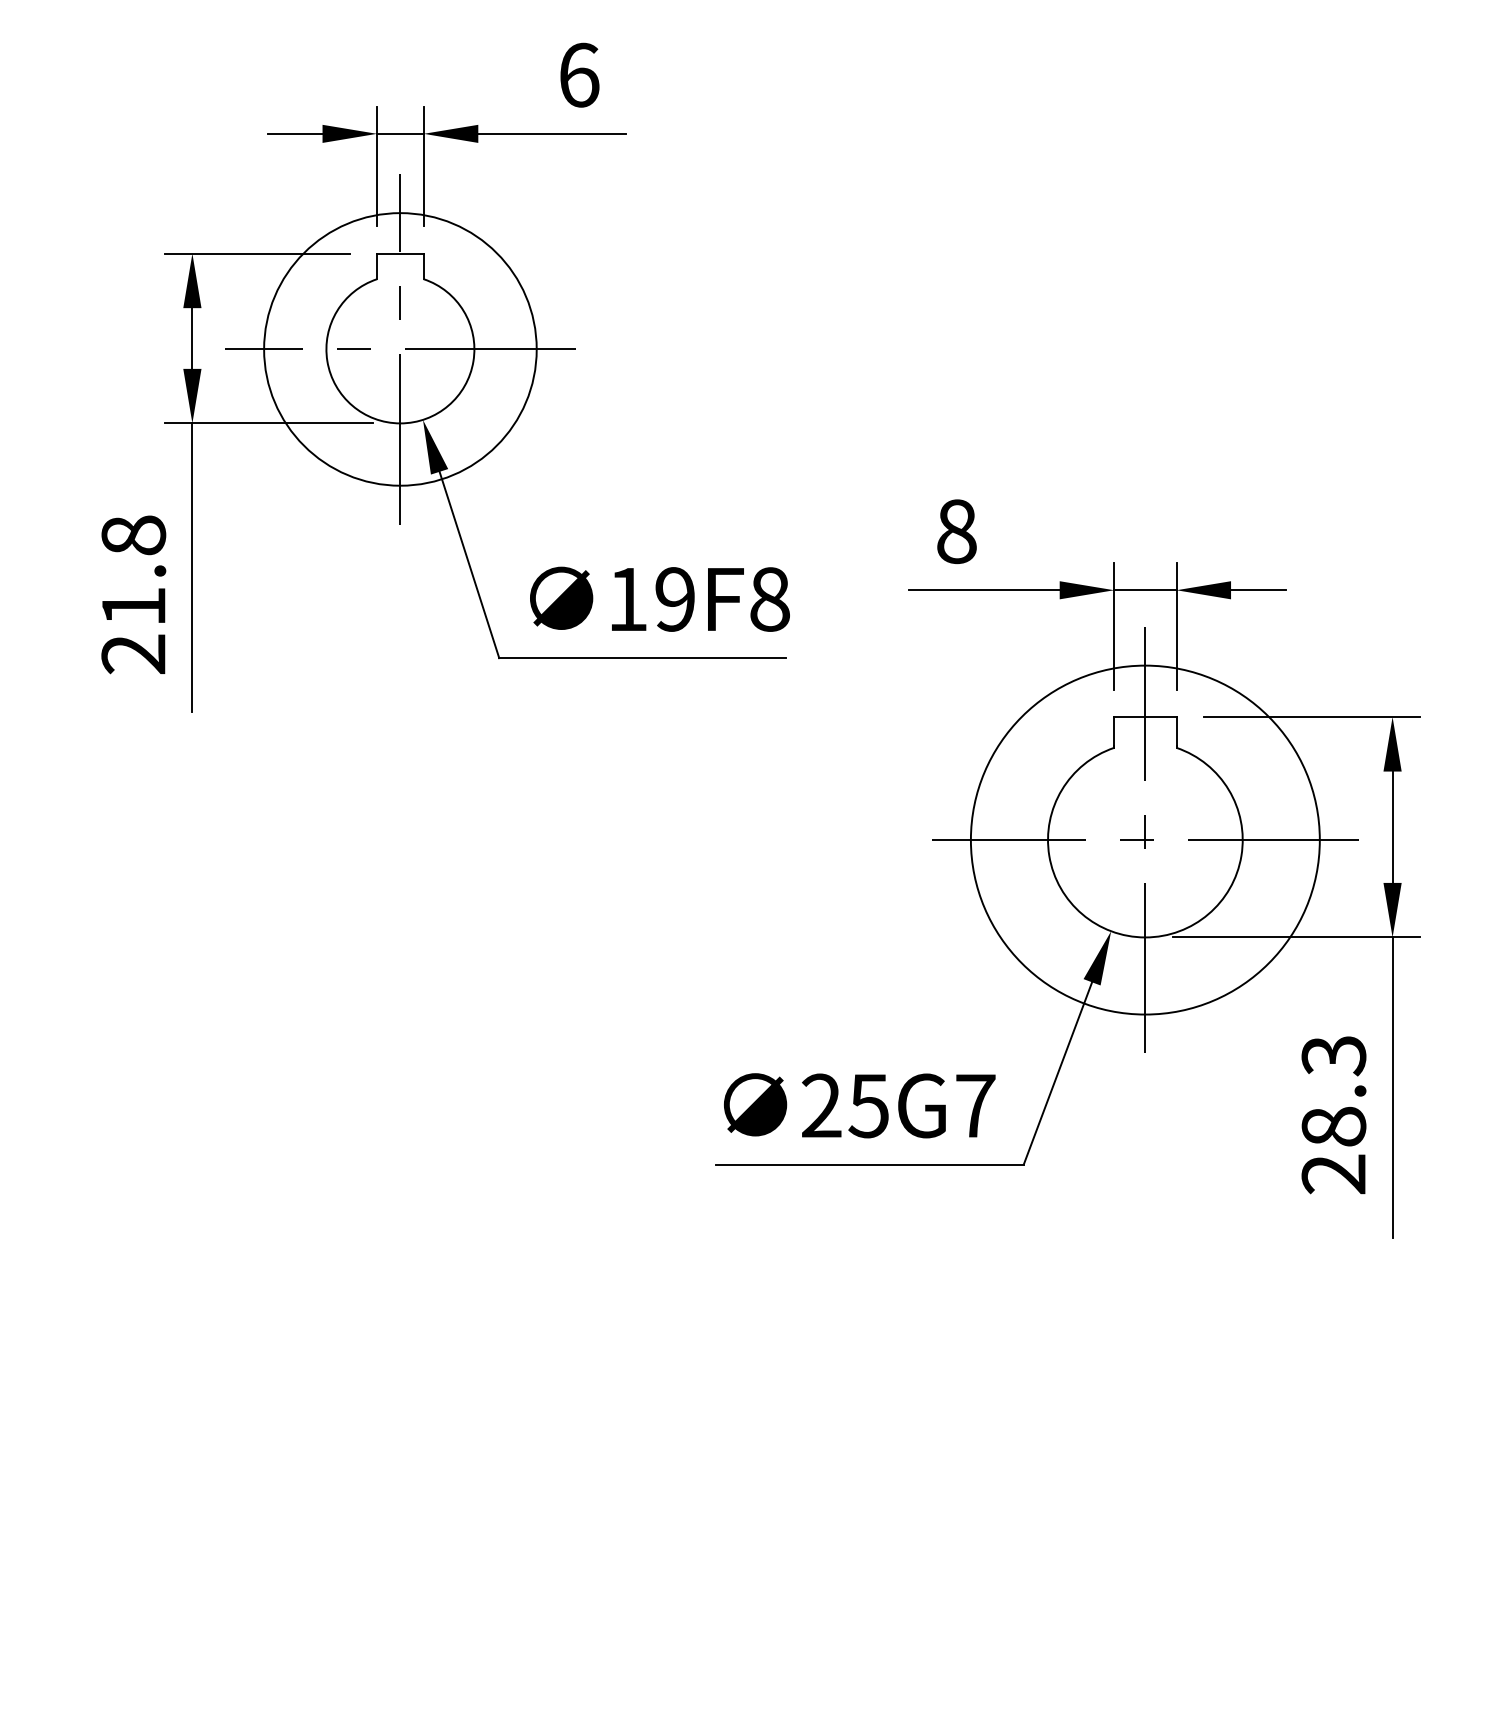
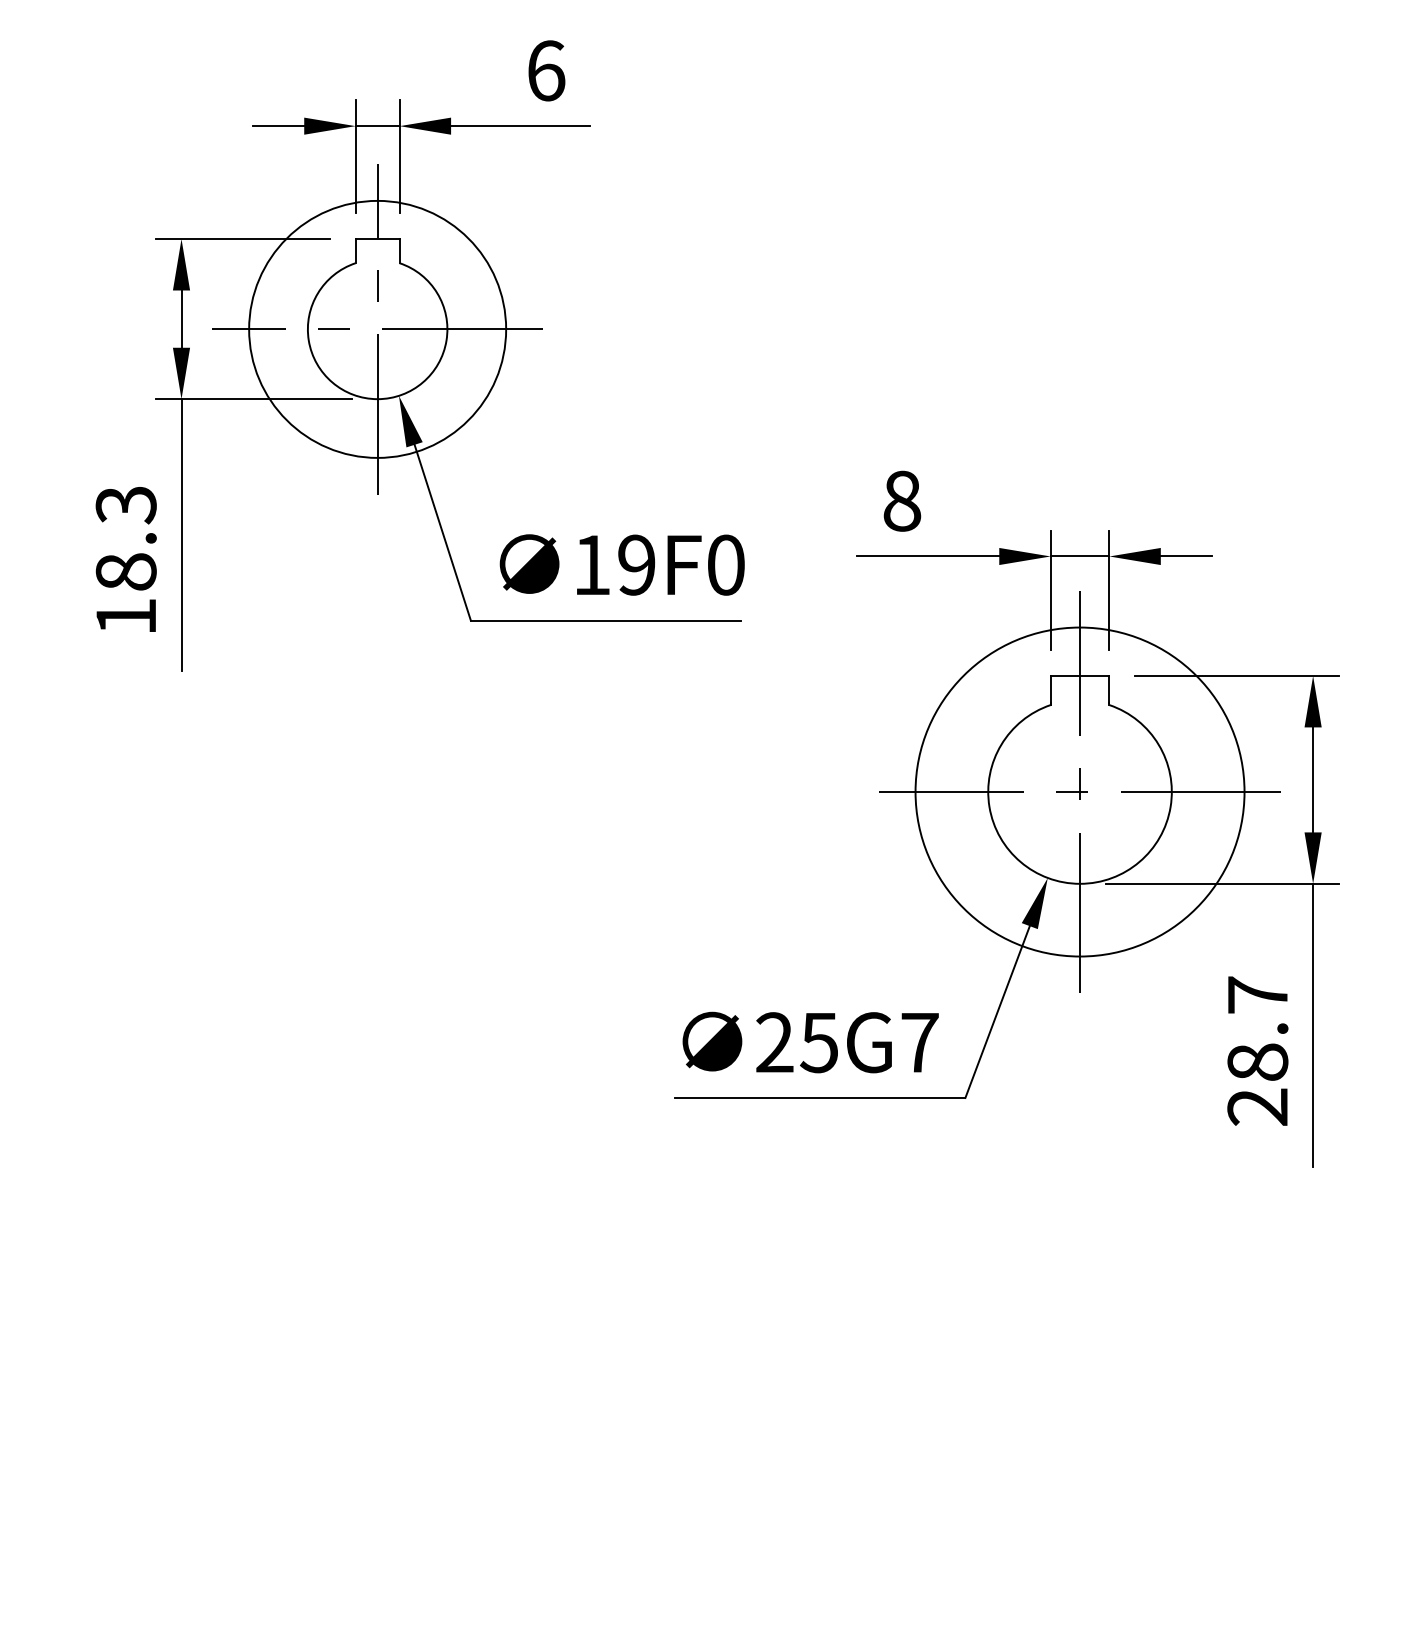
text: (132, 594) -> (125, 560), 21.8 -> 18.3
text: (769, 598) -> (725, 564), 19F8 -> 19F0
text: (1333, 1055) -> (1257, 995), 28.3 -> 28.7

